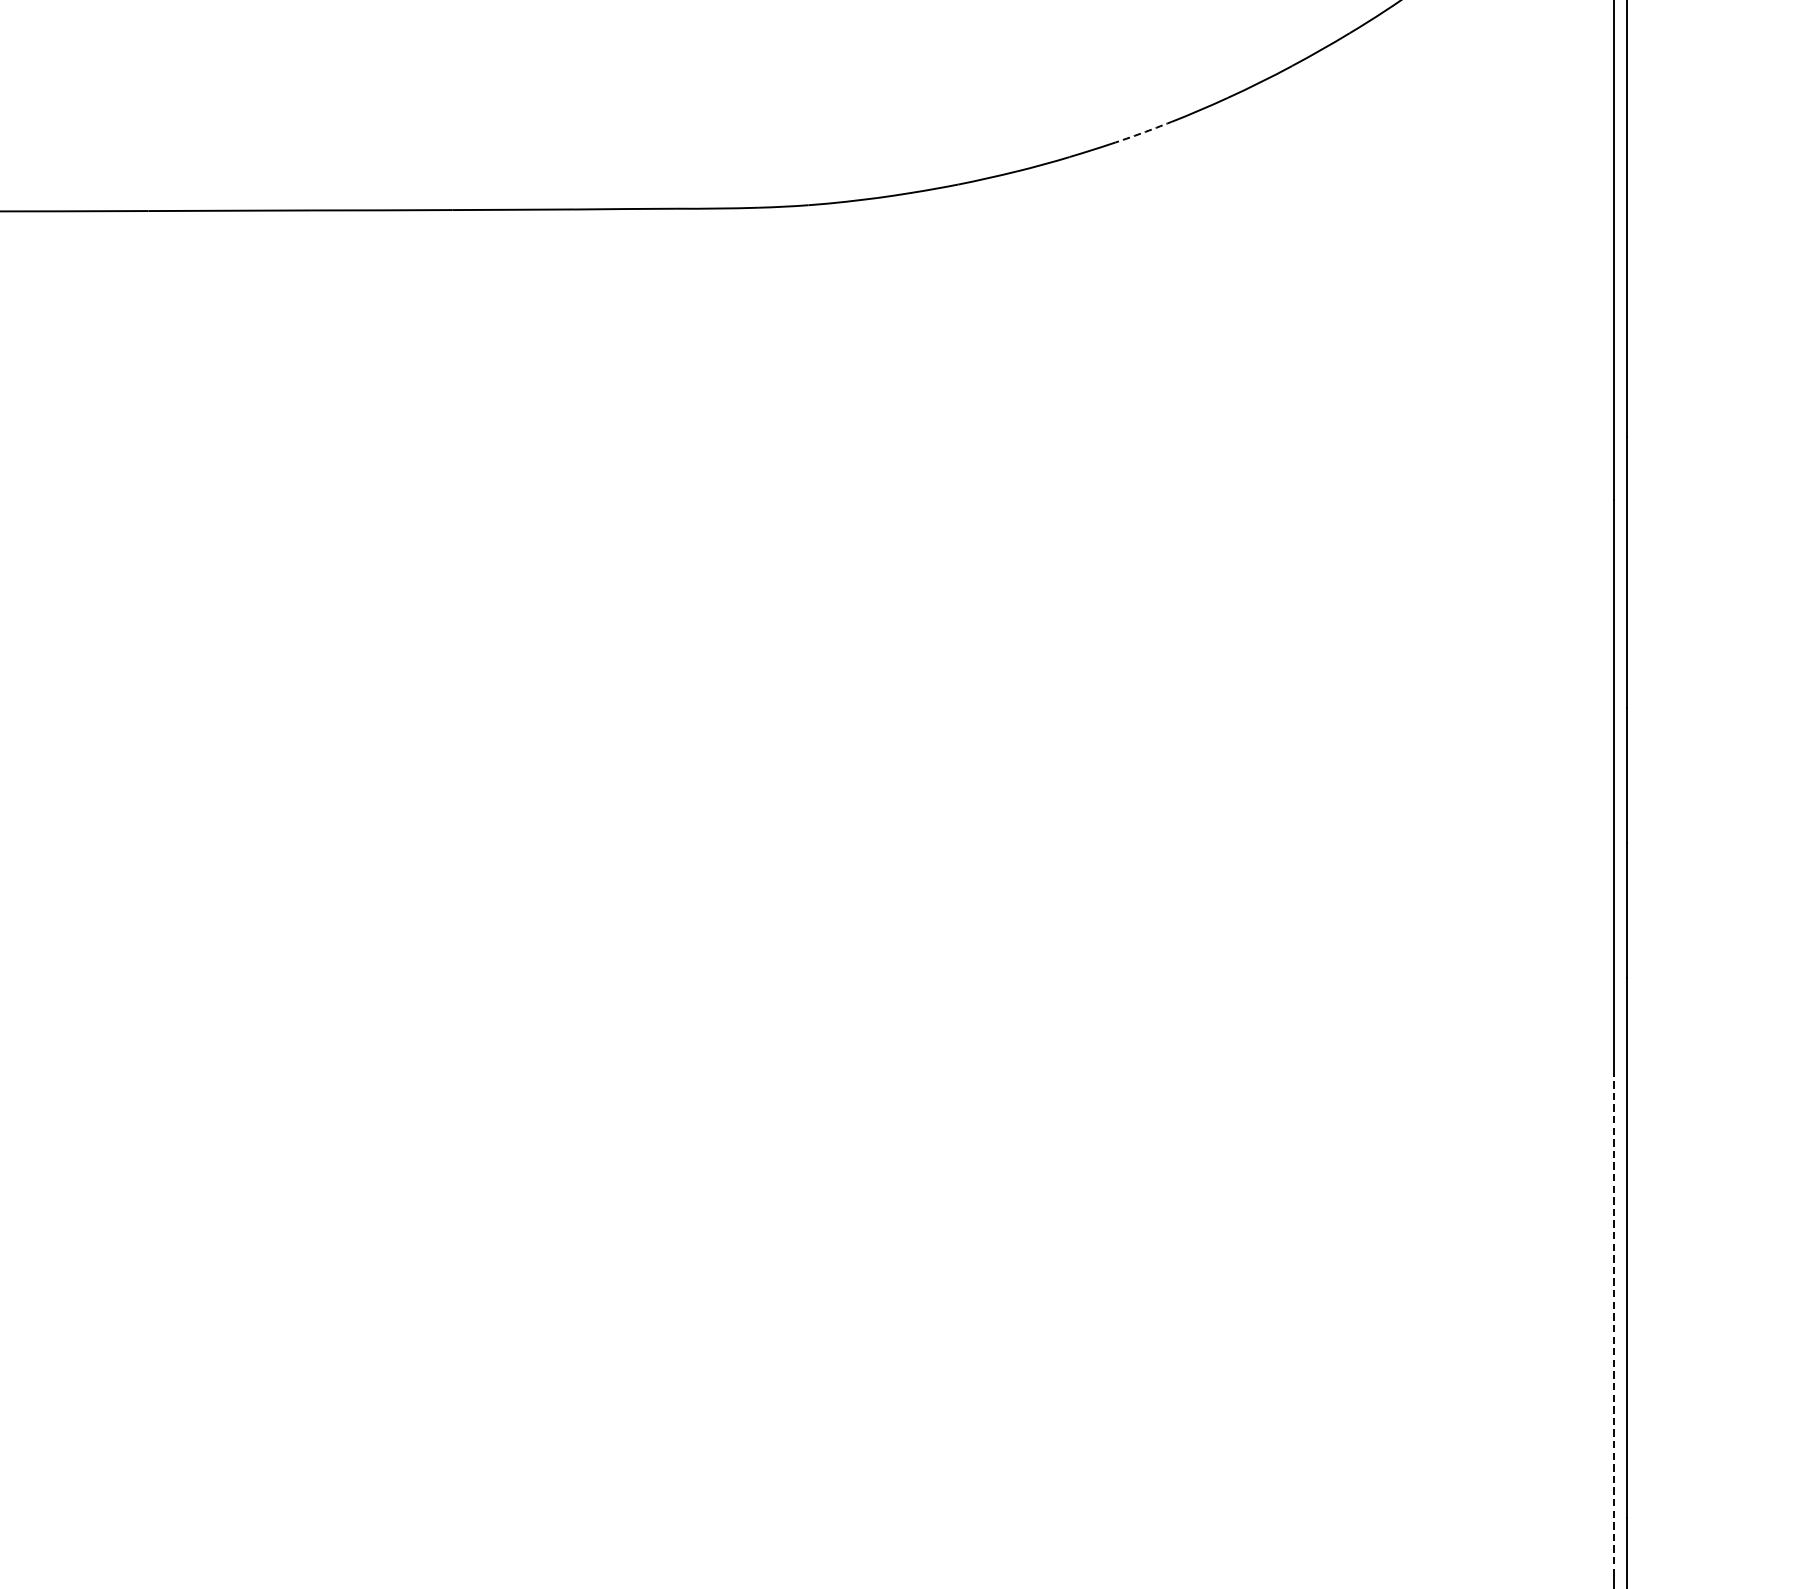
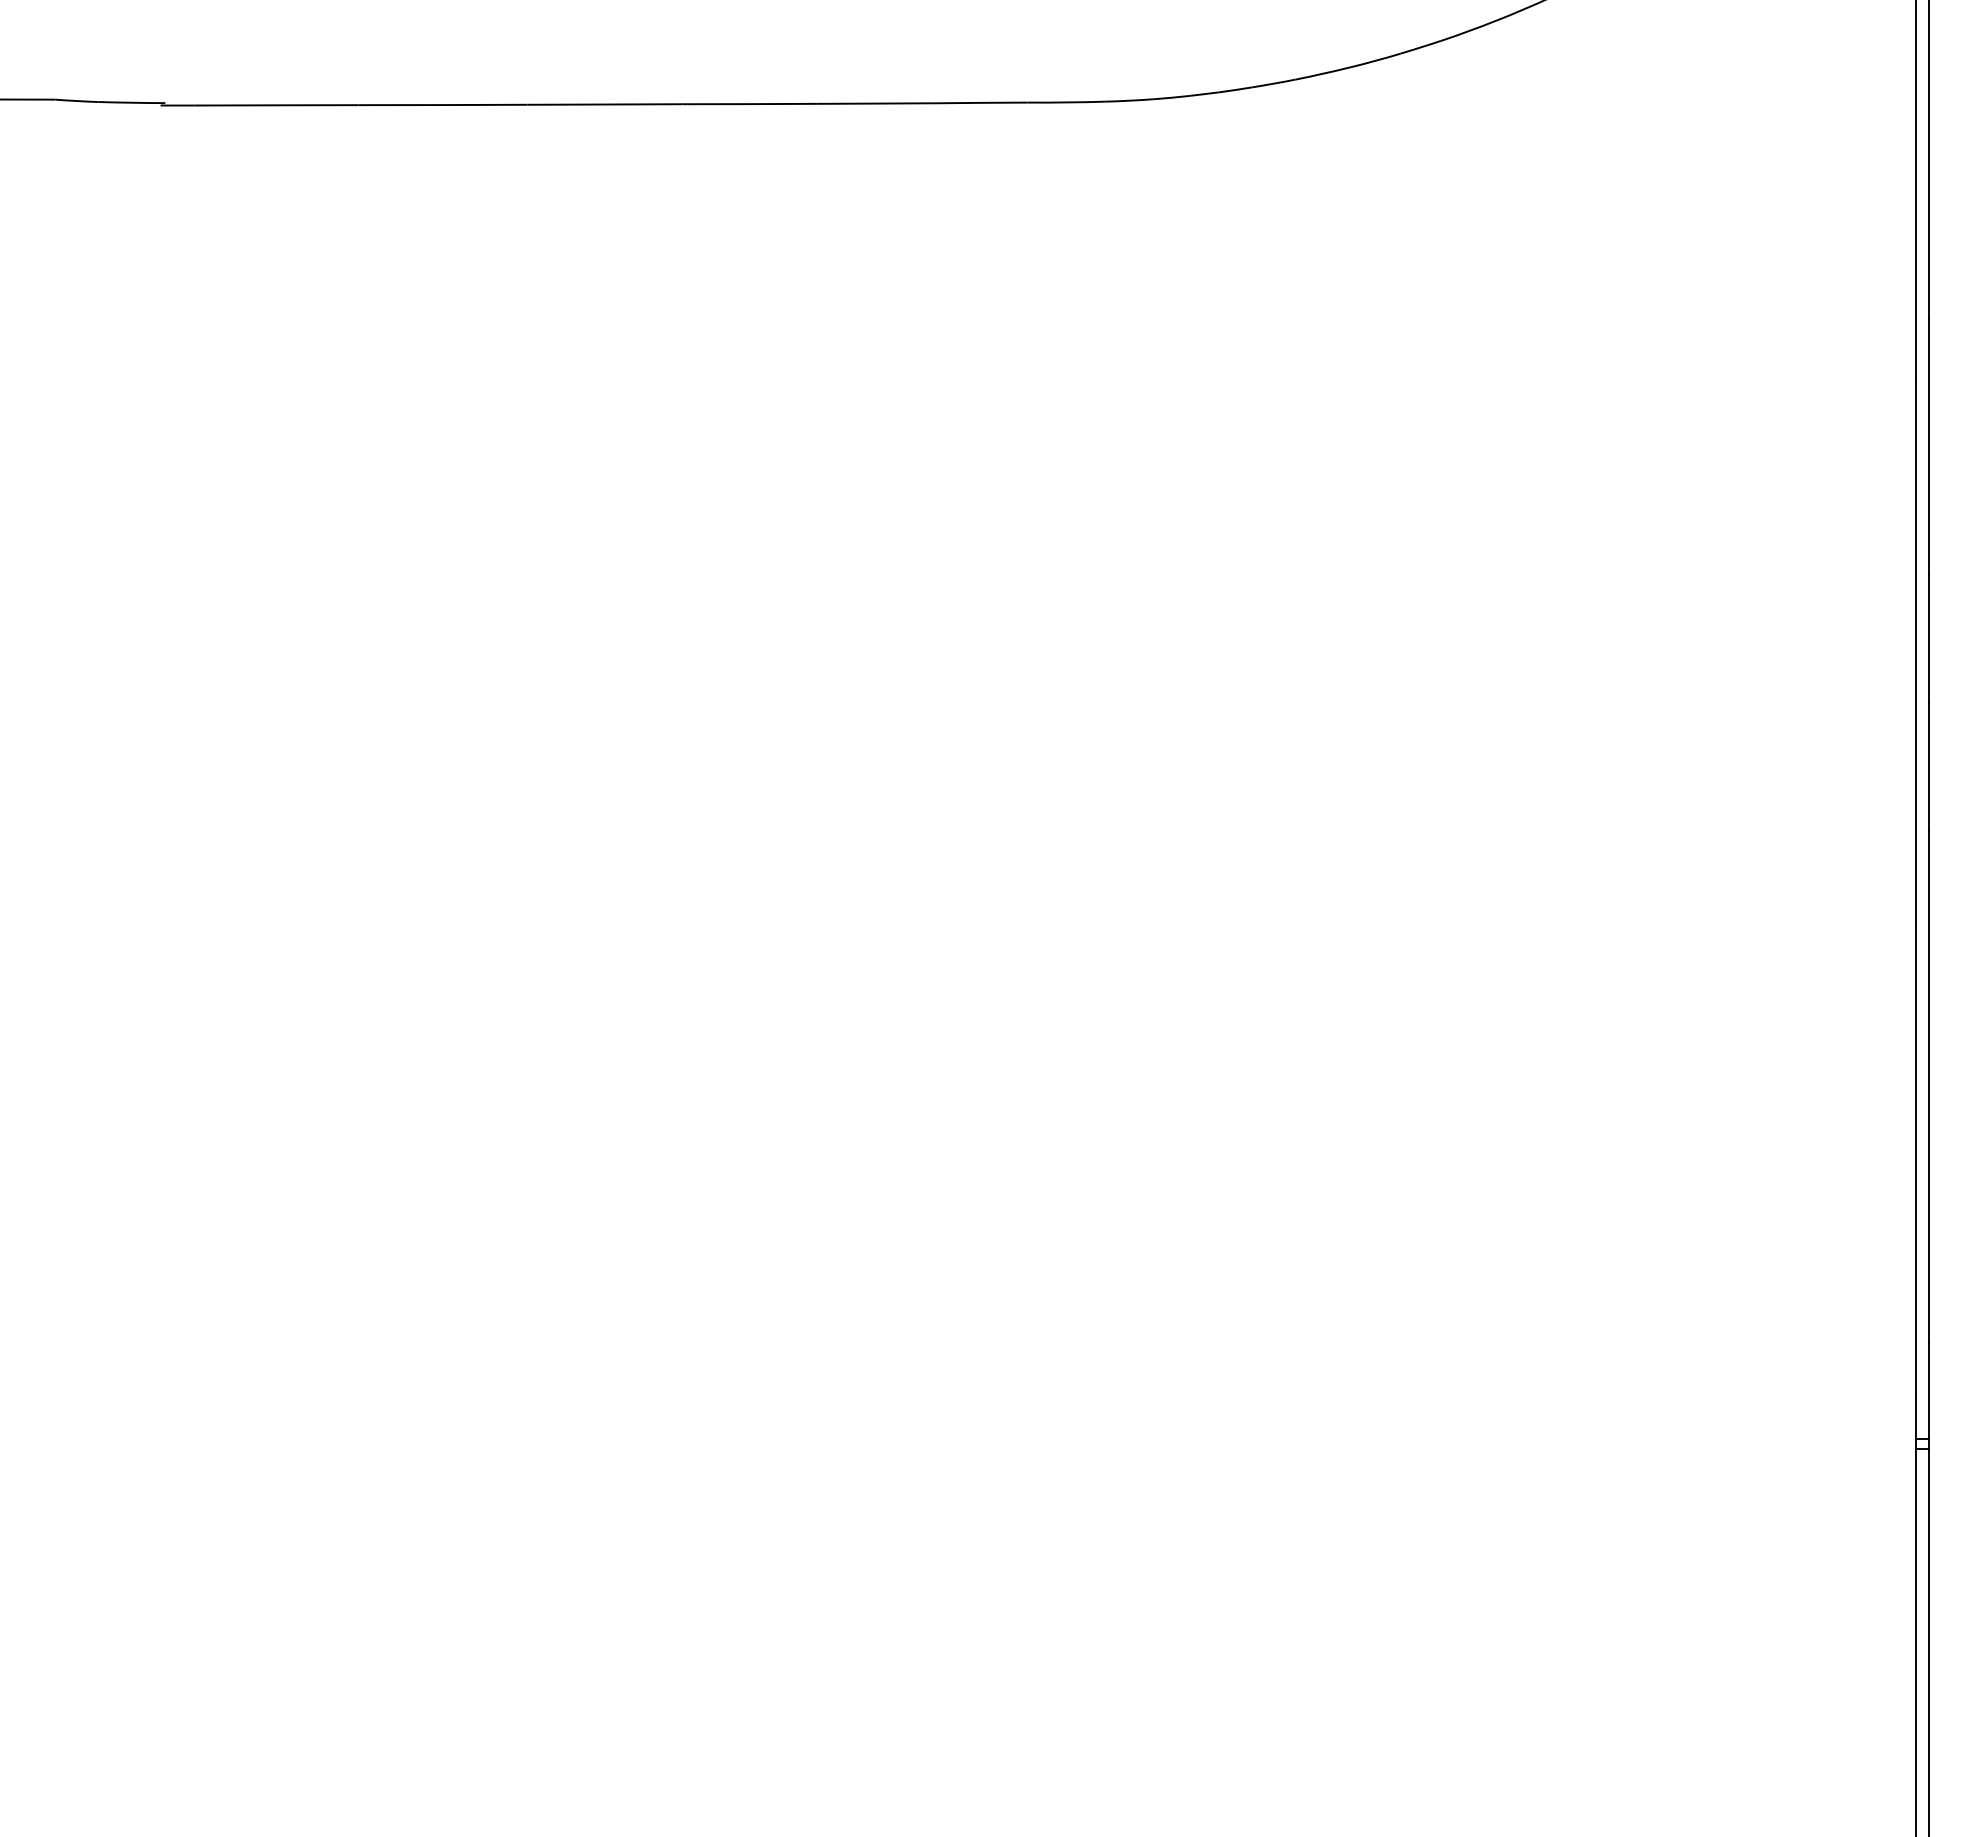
arc: (1142, 133) -> (1469, 31), dashed -> solid
line: (1613, 1325) -> (1916, 1160), dashed -> solid

